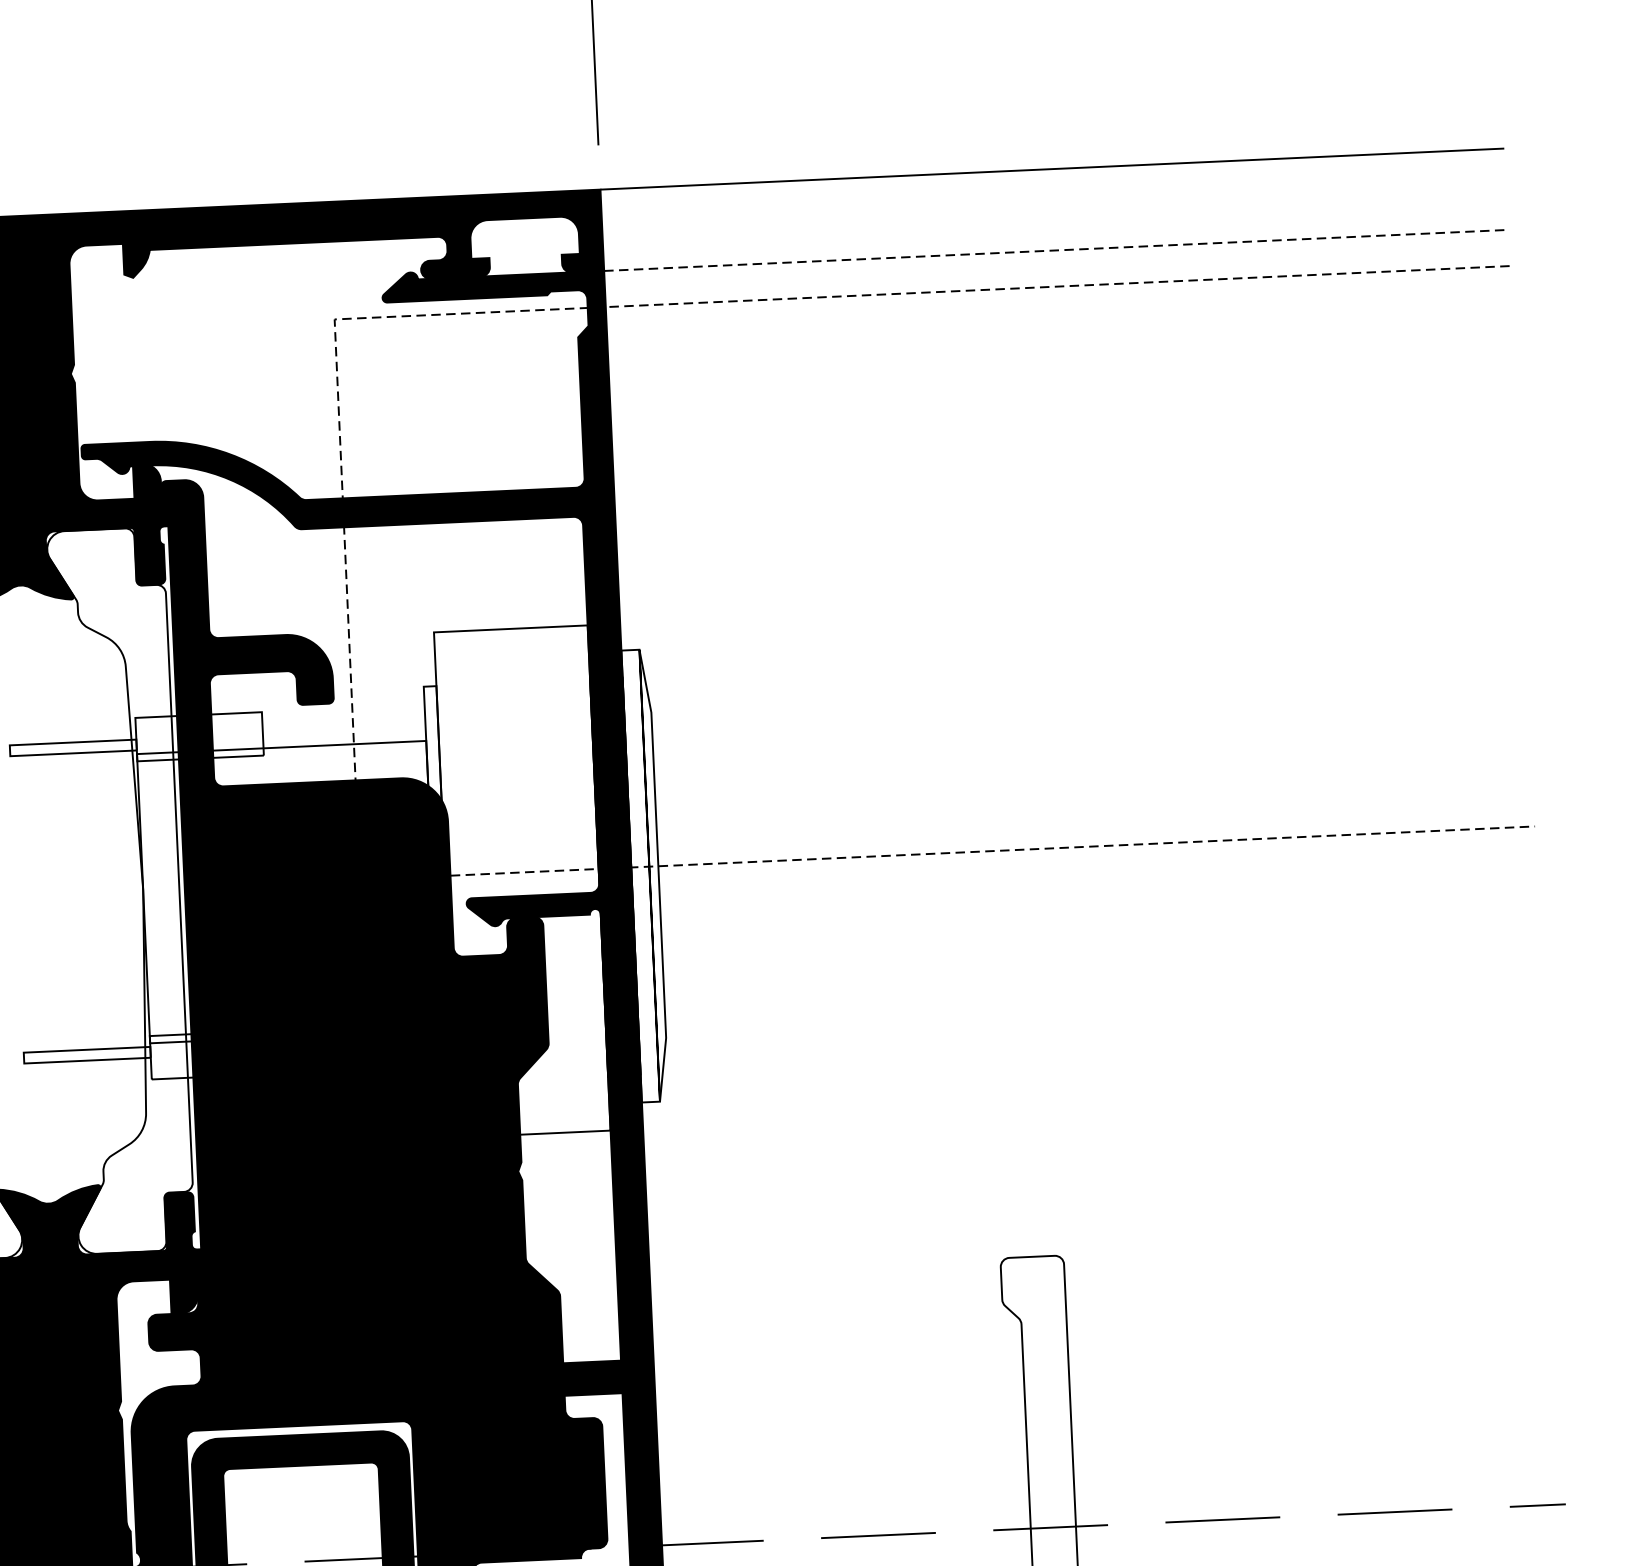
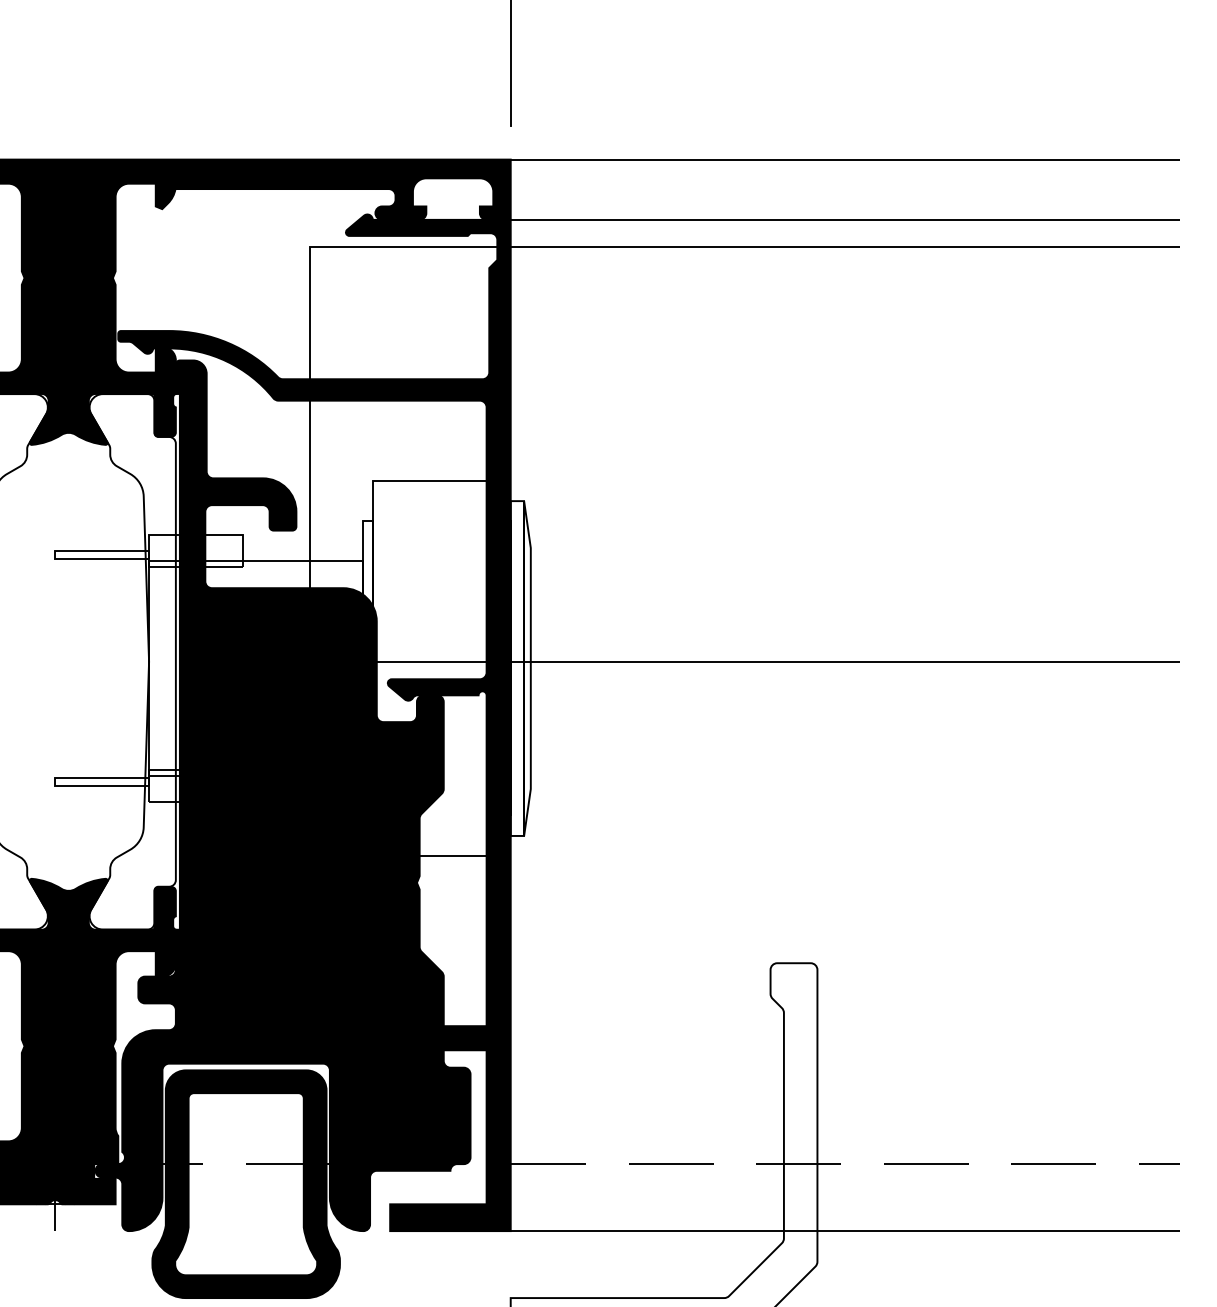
line: (1055, 249) -> (845, 219), dashed -> solid
line: (346, 599) -> (309, 454), dashed -> solid

